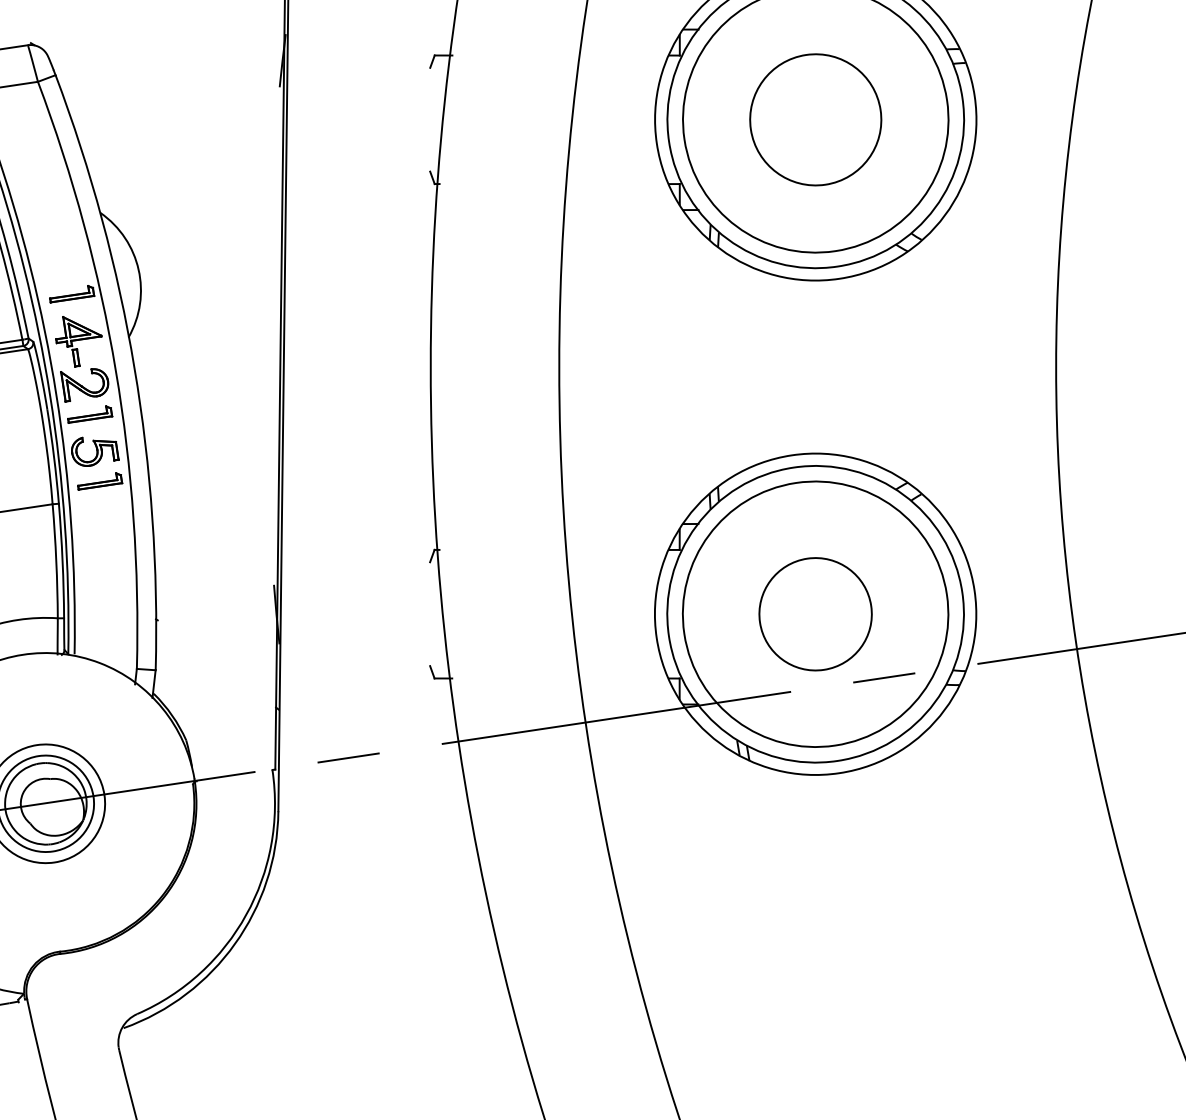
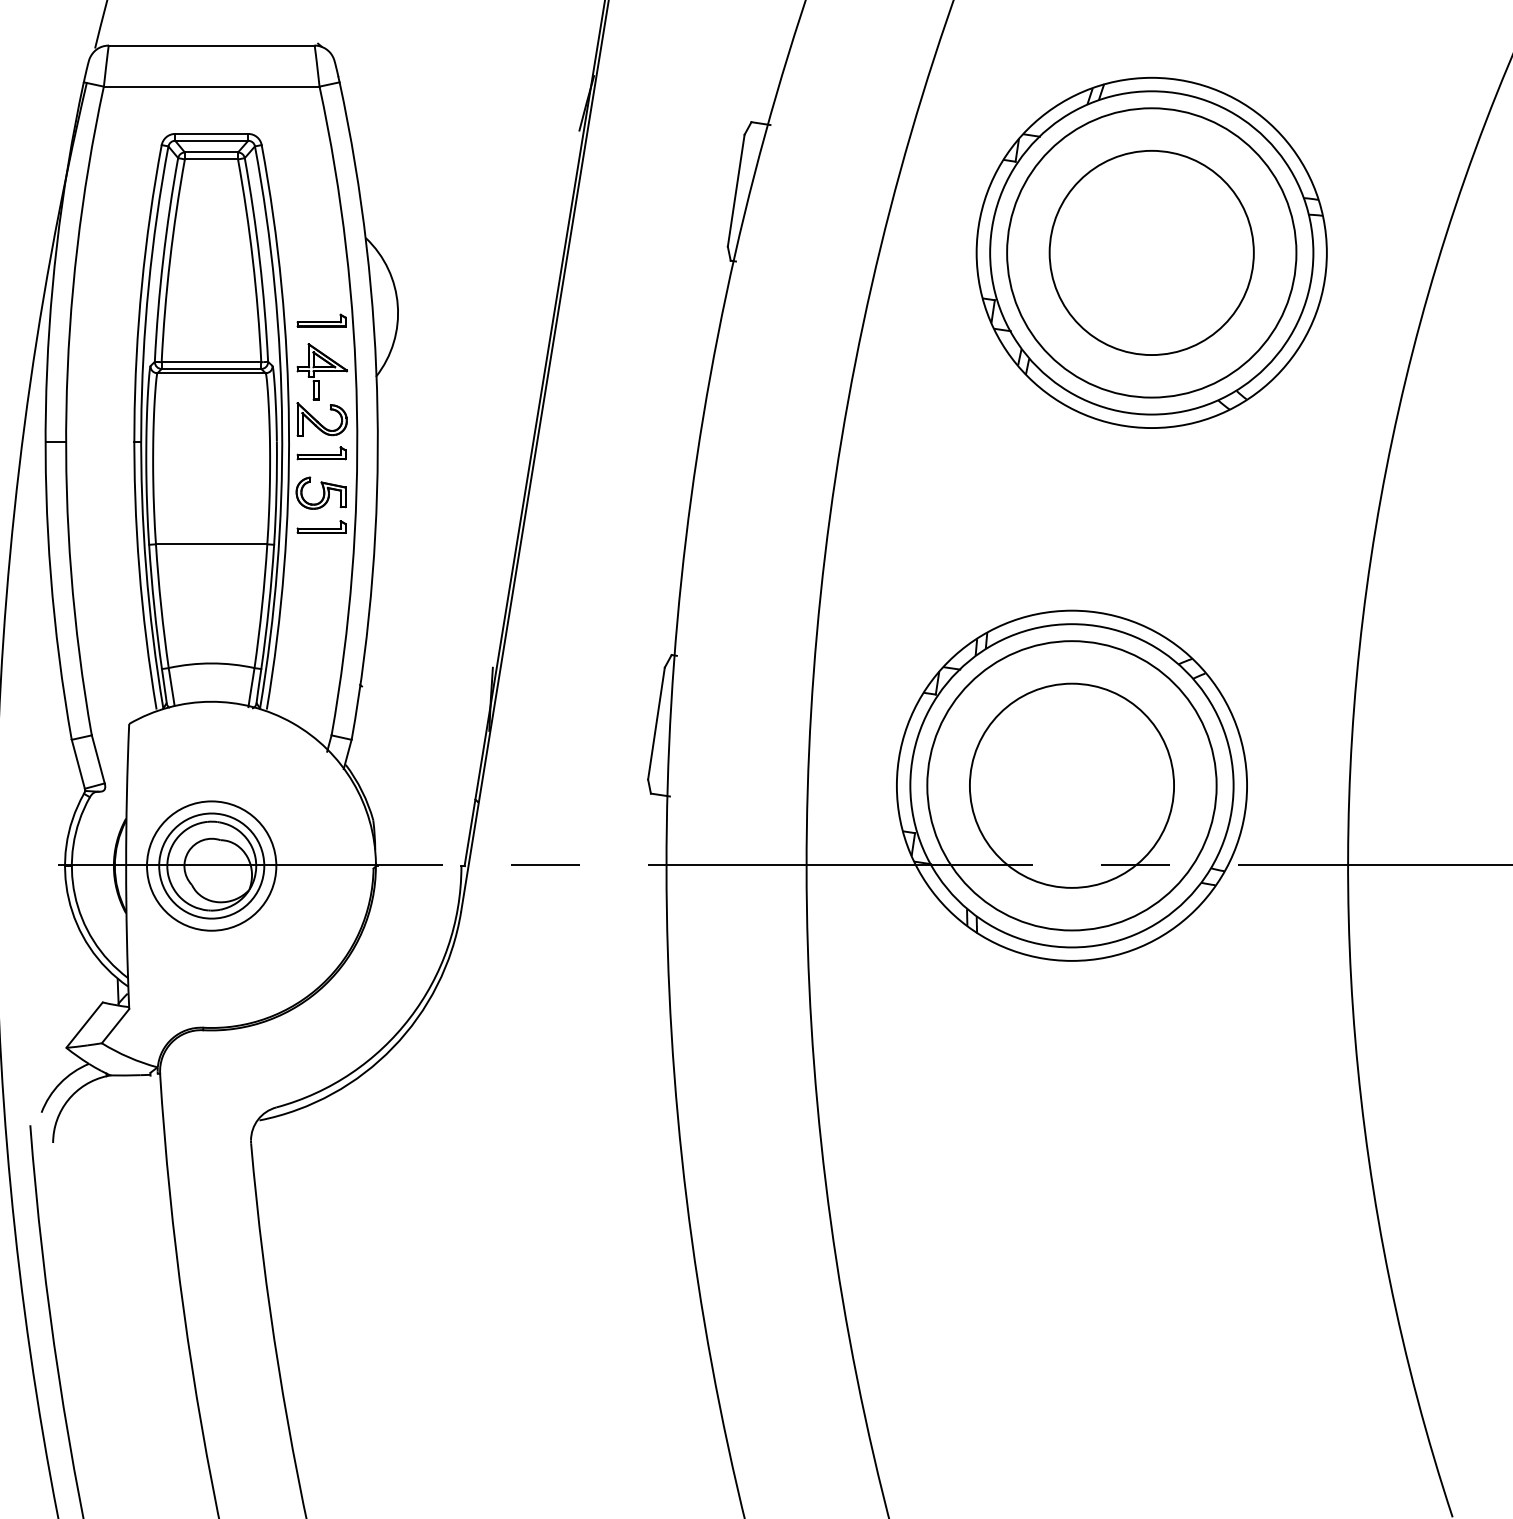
line: (429, 119) -> (735, 190), added
circle: (815, 119) -> (1151, 252), size x1.43
line: (430, 614) -> (656, 723), added
circle: (815, 614) -> (1071, 785), size x1.67

